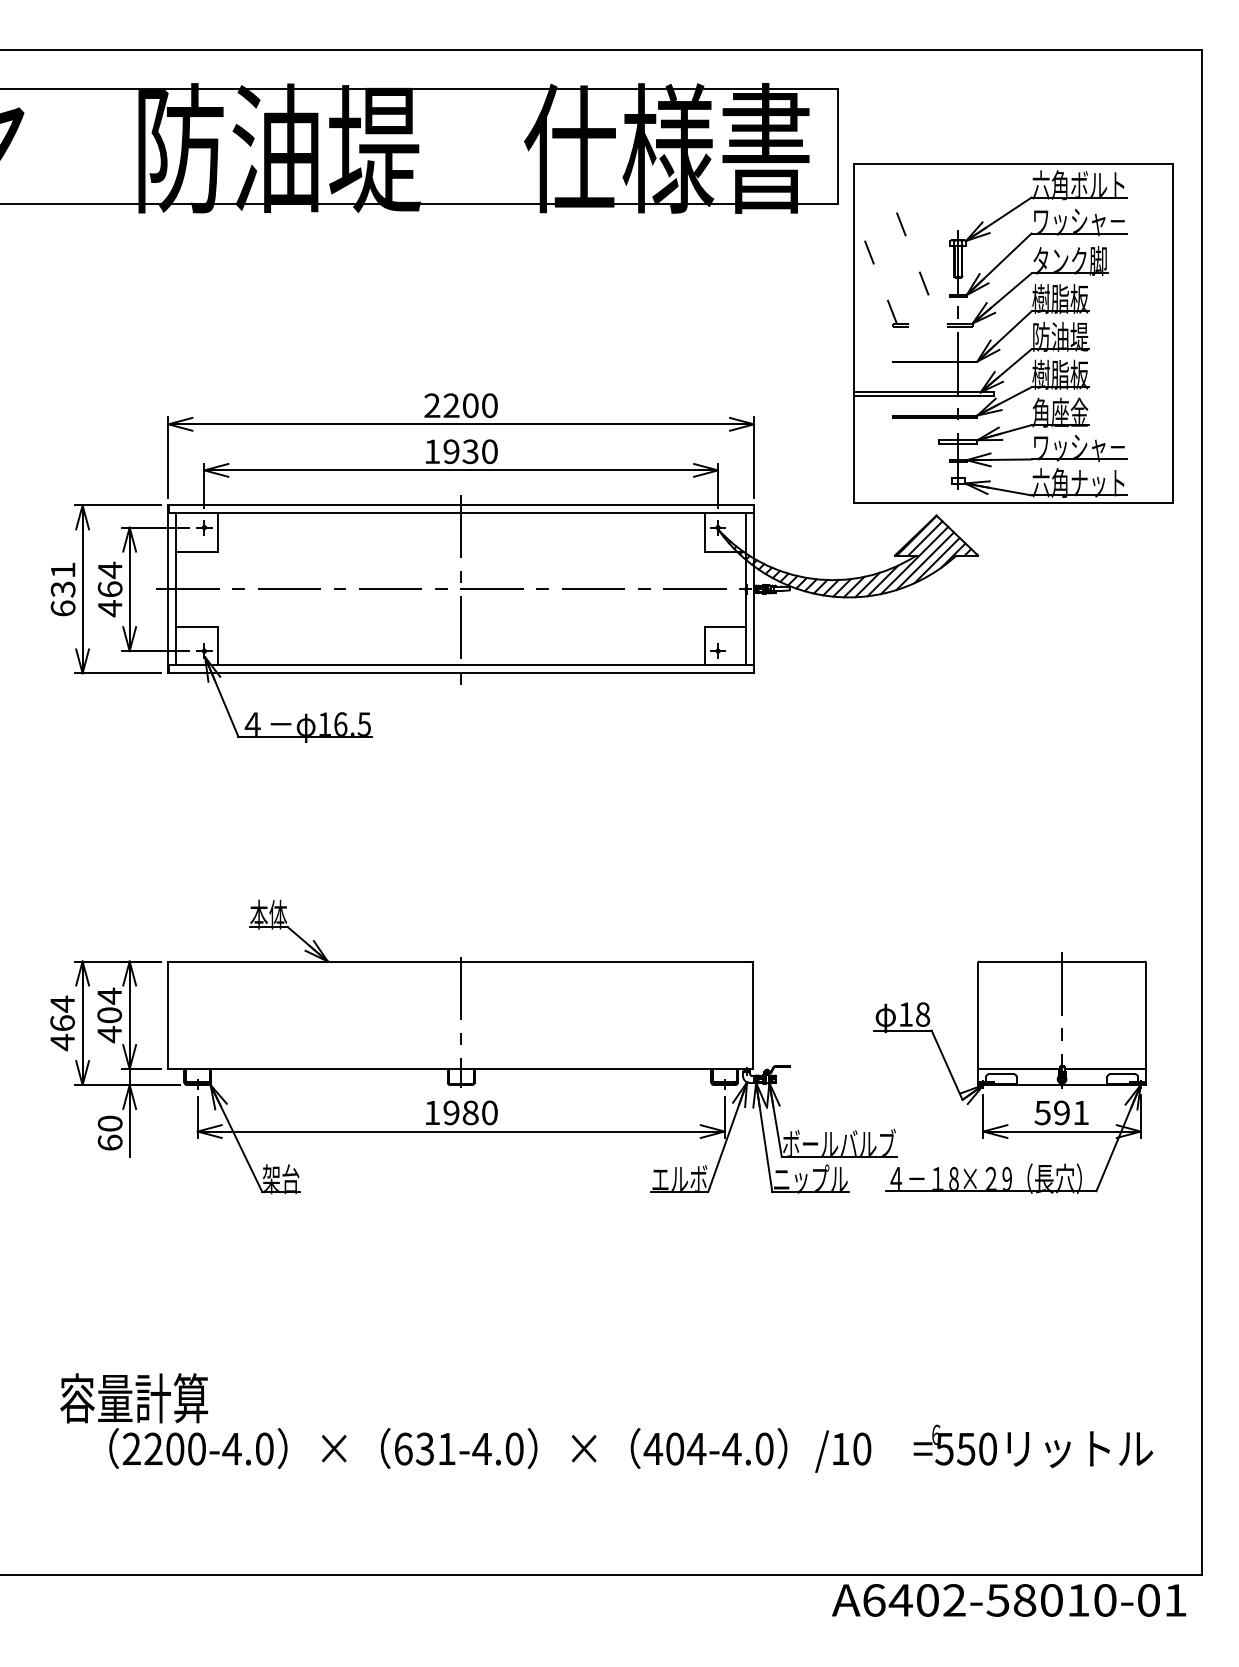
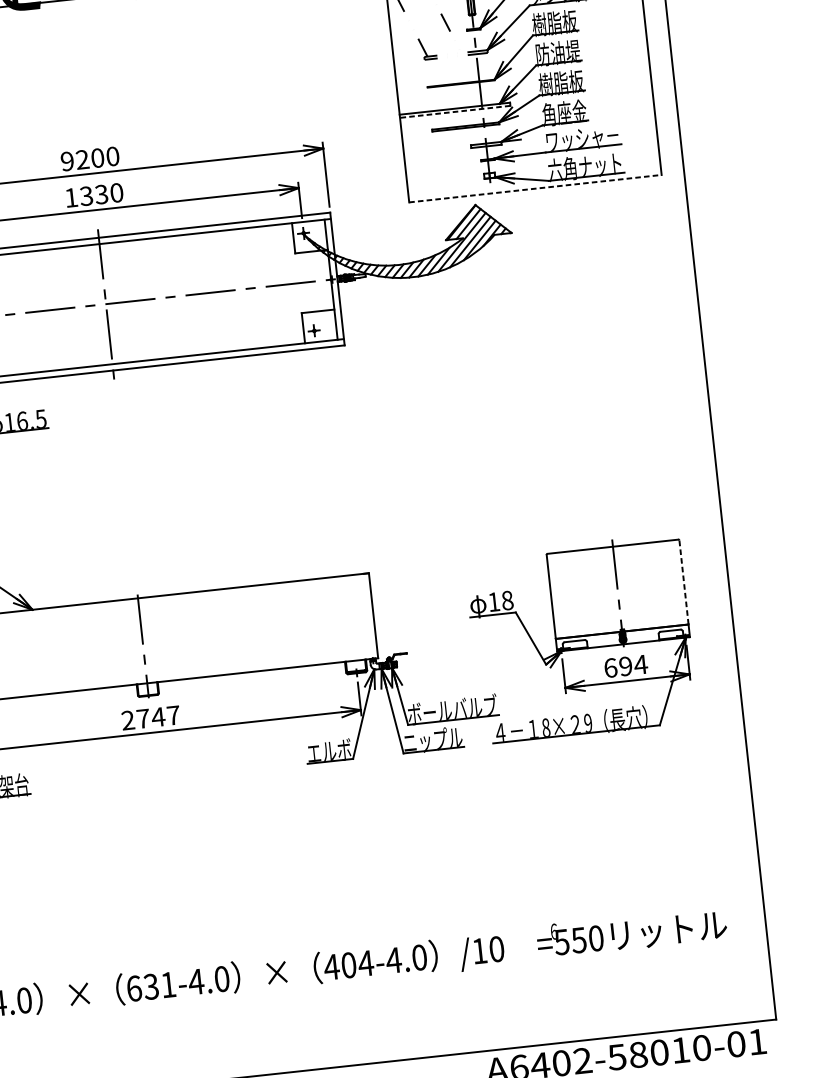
line: (923, 396) -> (454, 112), solid -> dashed
text: (432, 405) -> (67, 161), 2200 -> 9200
text: (451, 451) -> (86, 196), 1930 -> 1330
line: (1013, 503) -> (535, 188), solid -> dashed
line: (1146, 1015) -> (684, 582), solid -> dashed
text: (460, 1112) -> (150, 717), 1980 -> 2747
text: (1061, 1112) -> (625, 666), 591 -> 694

